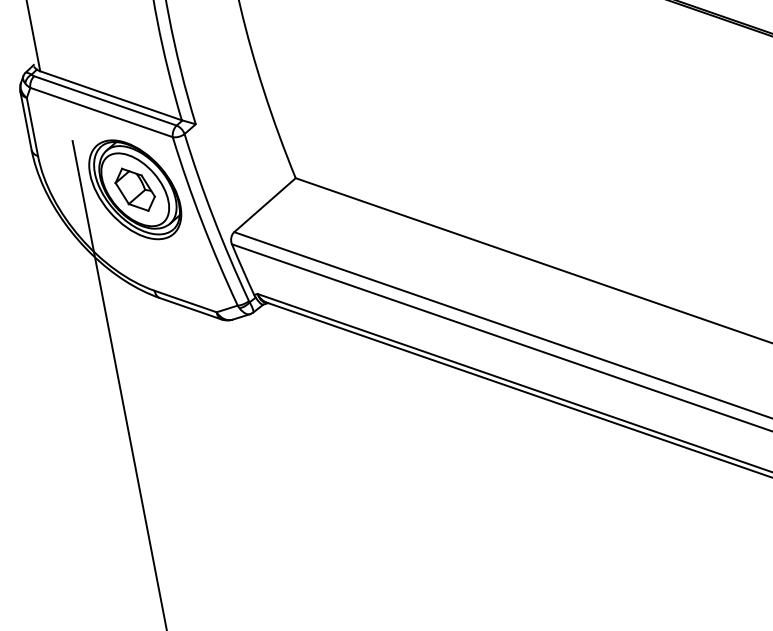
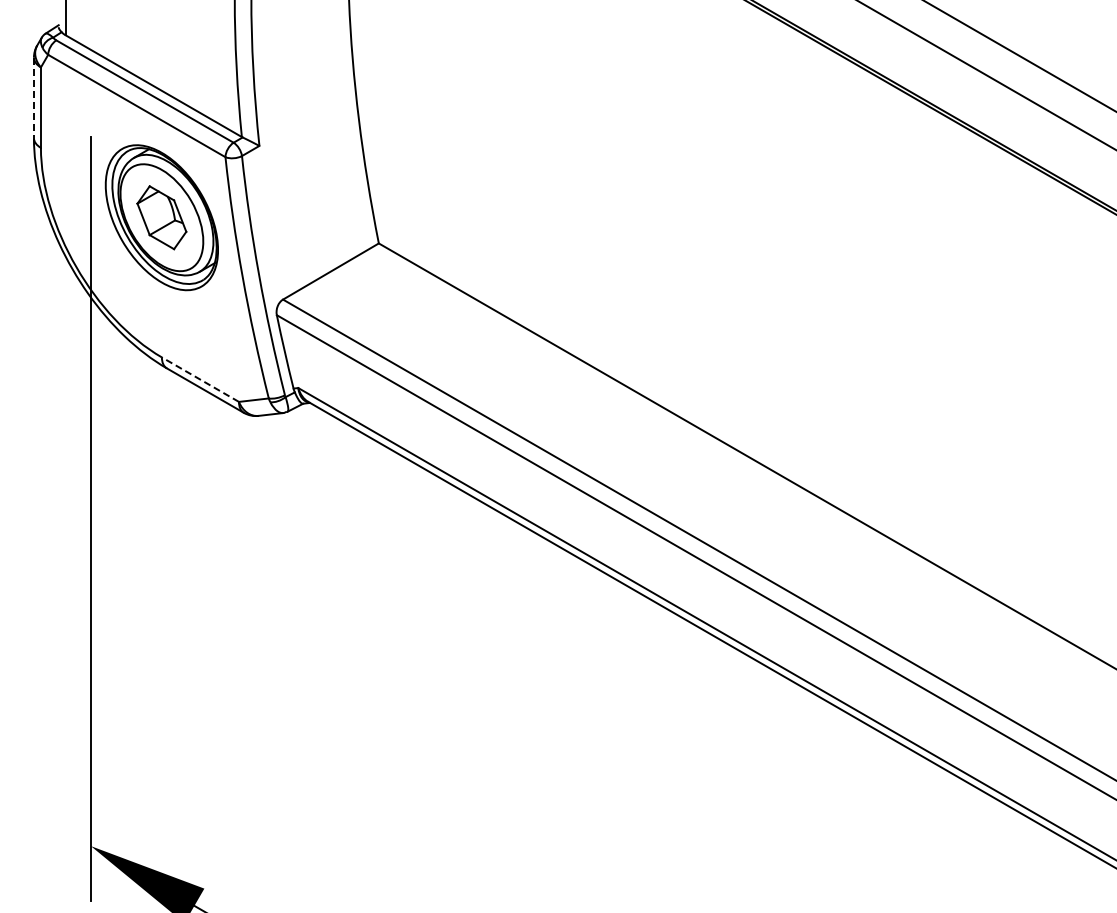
line: (25, 121) -> (33, 98), solid -> dashed
line: (185, 301) -> (200, 379), solid -> dashed

